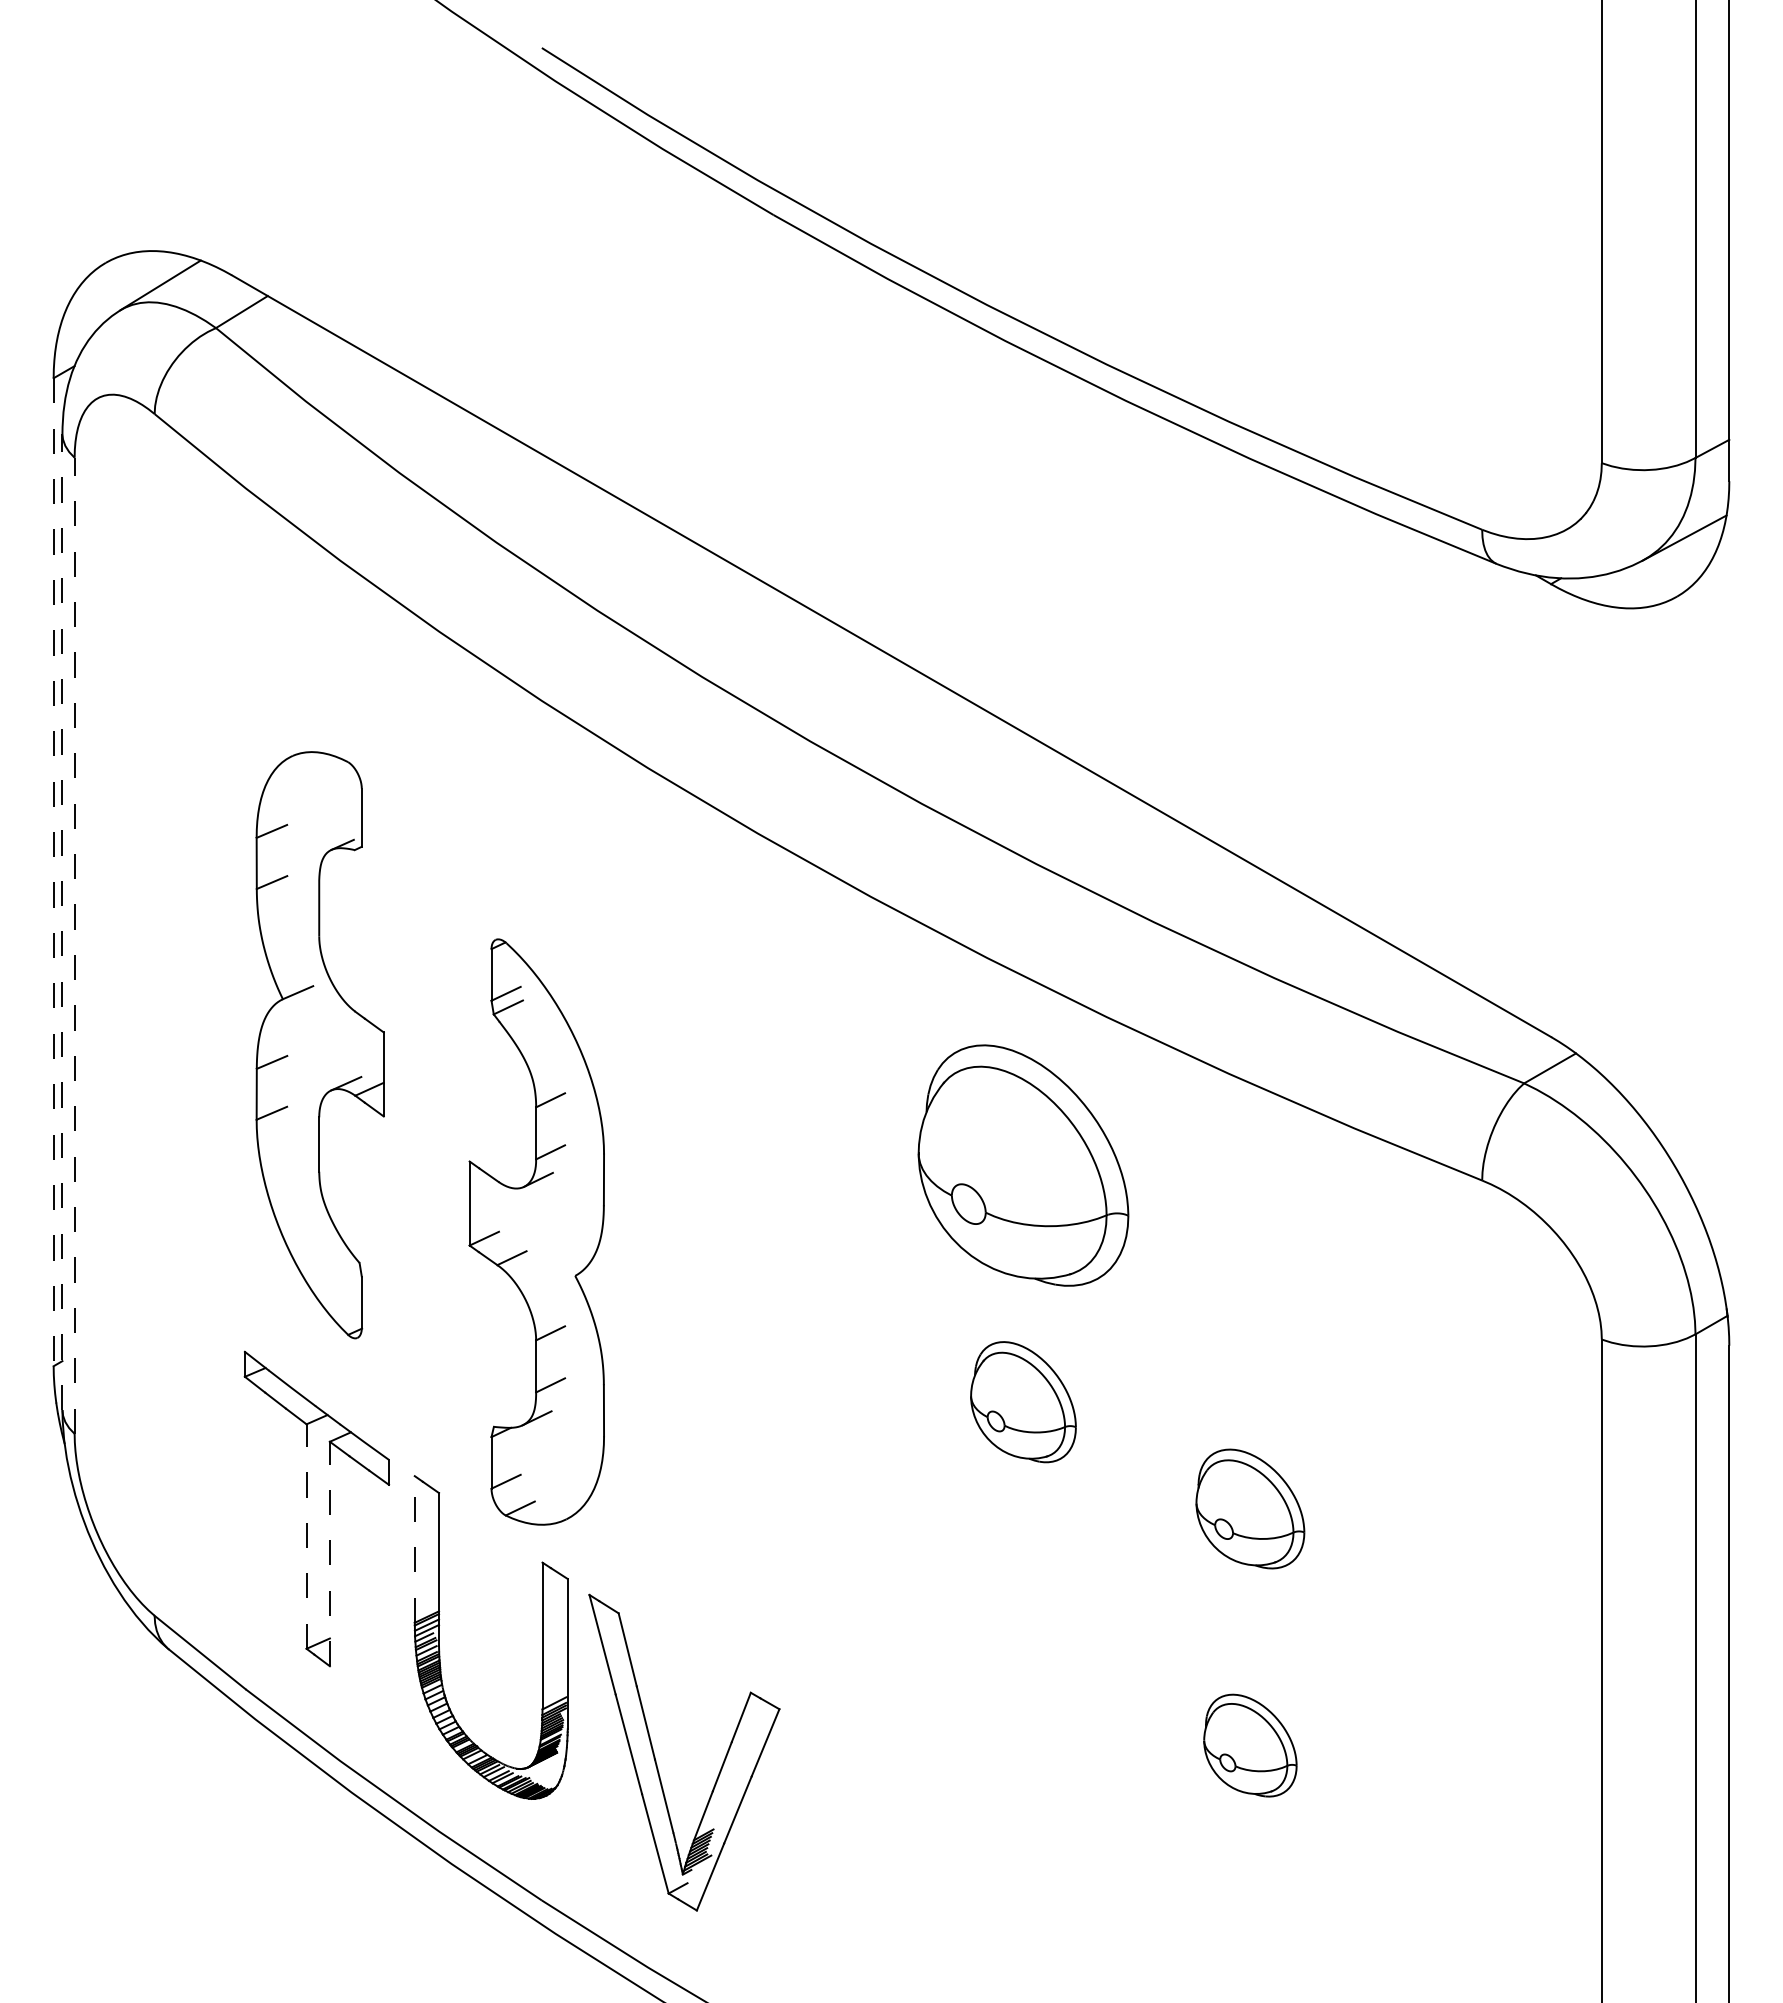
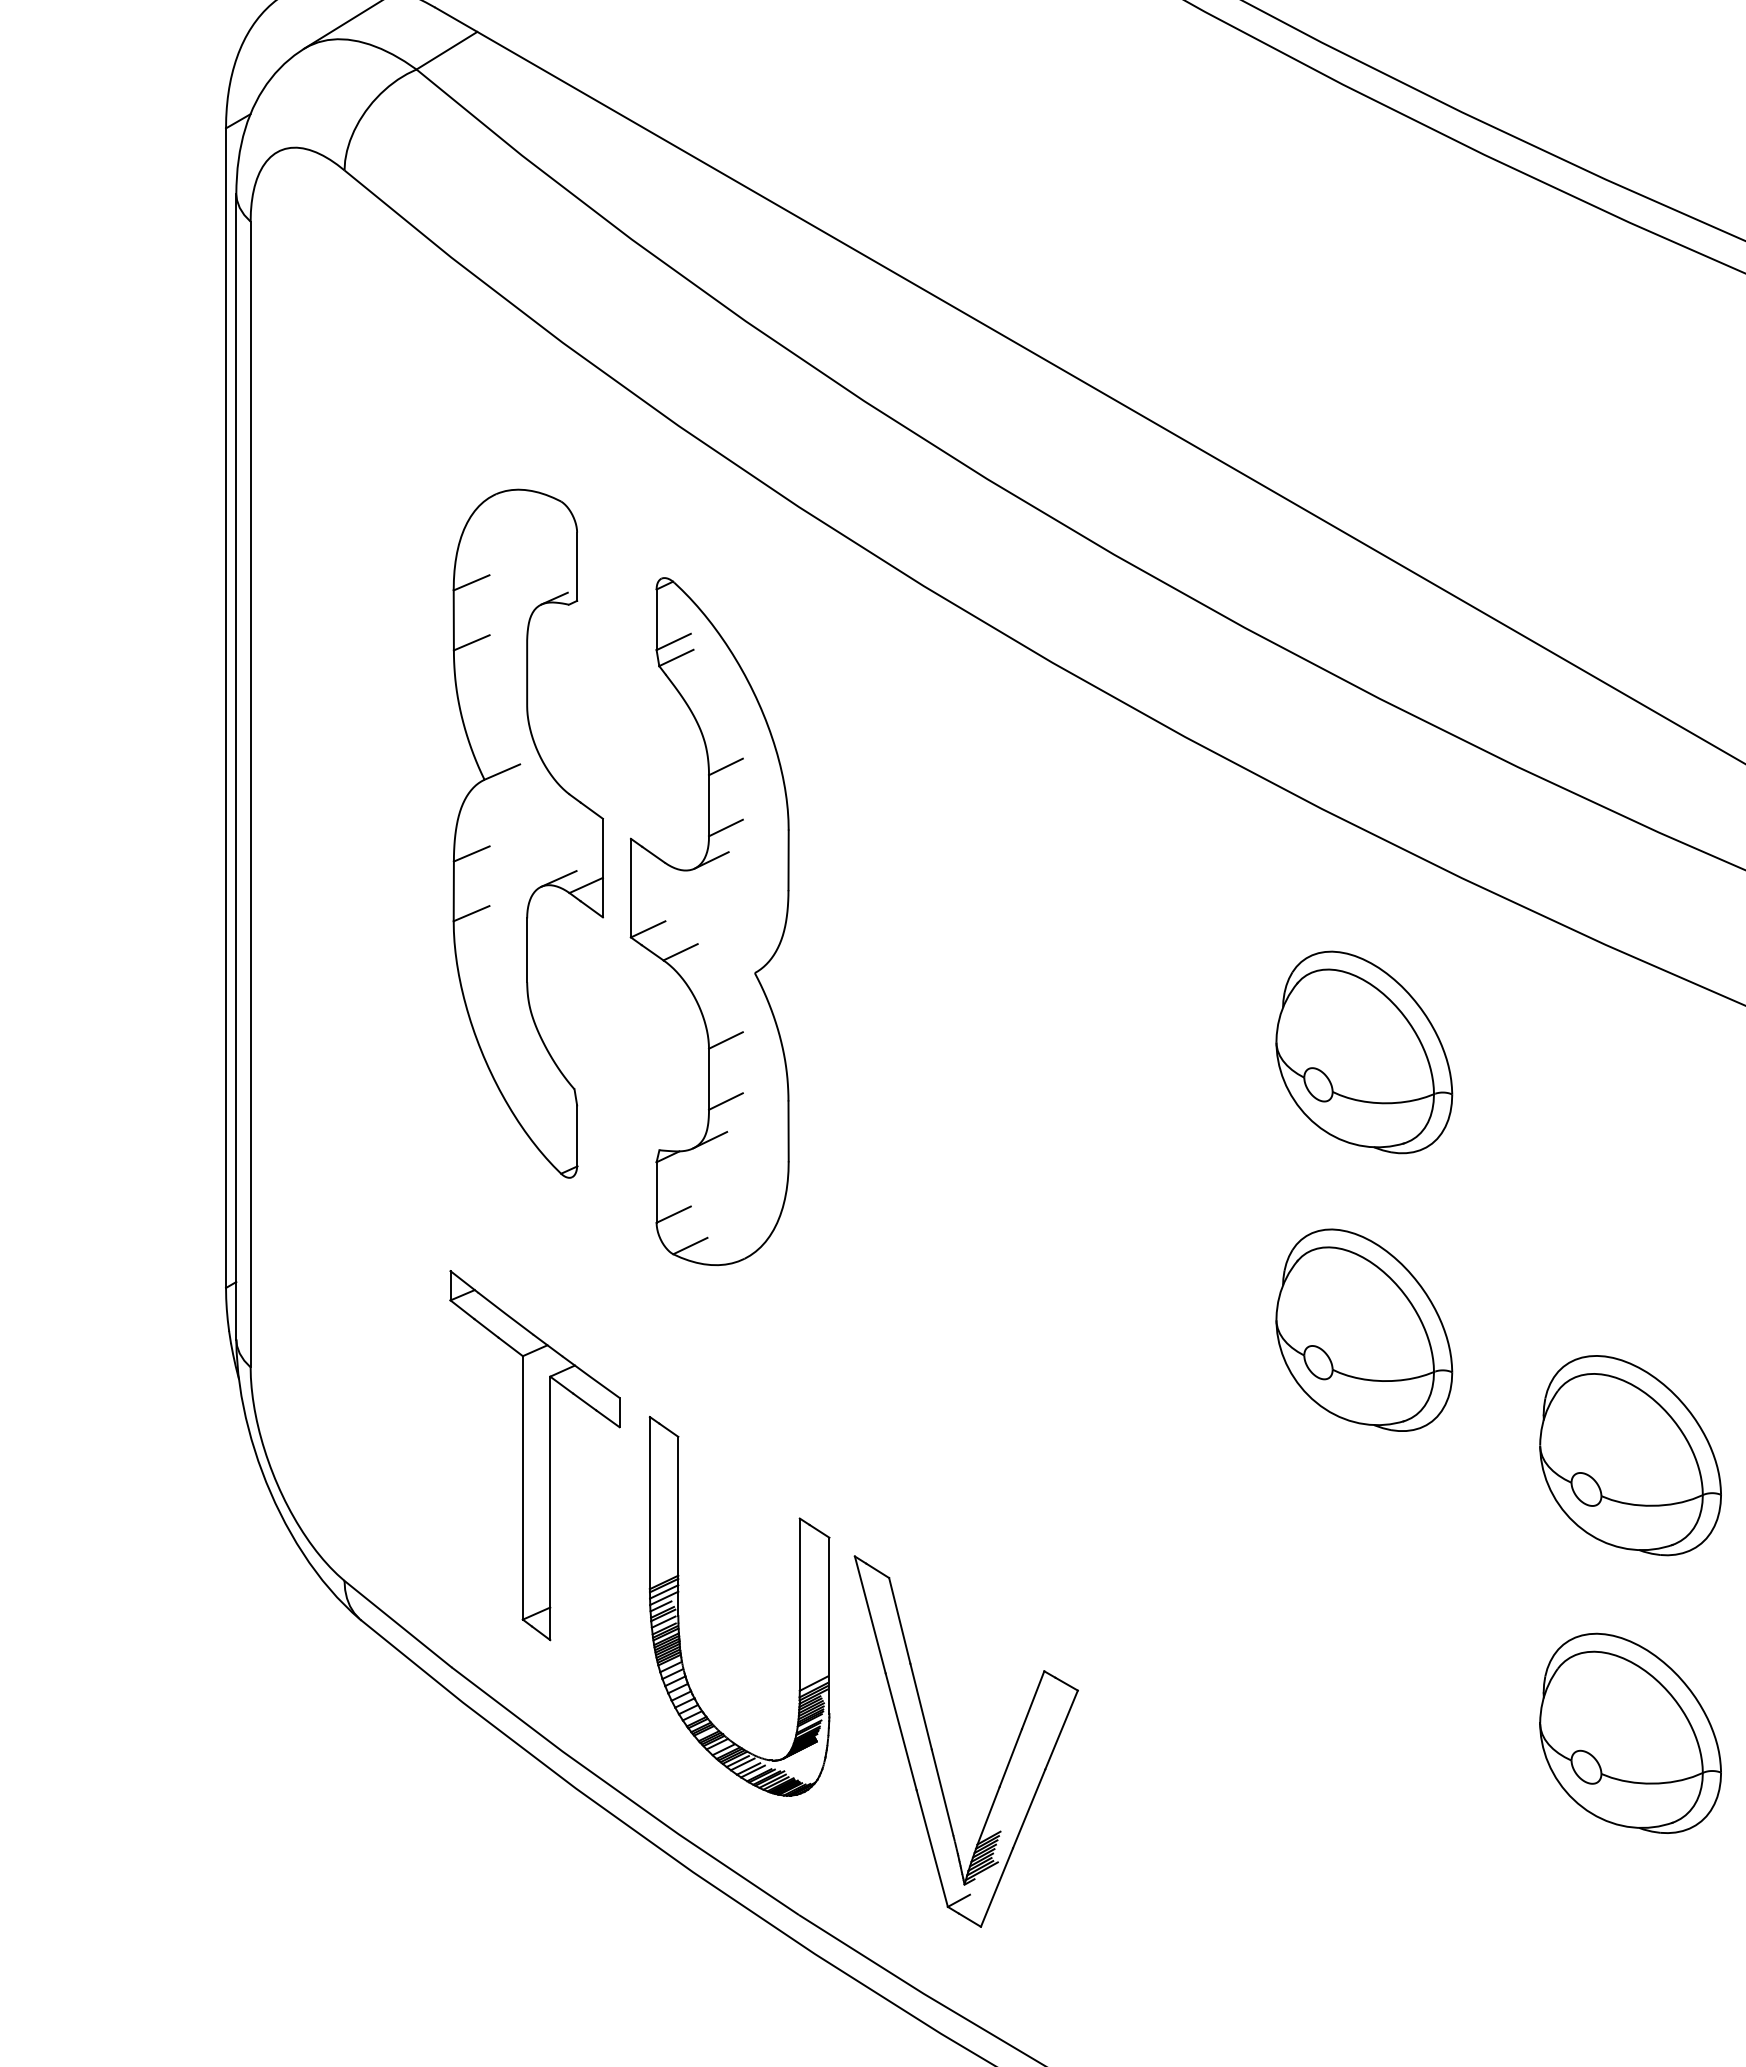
line: (53, 872) -> (225, 708), dashed -> solid
line: (62, 921) -> (236, 766), dashed -> solid
line: (74, 945) -> (250, 794), dashed -> solid
part: (319, 1045) -> (527, 834), moved
part: (1023, 1165) -> (1364, 1052), size x0.71
part: (536, 1231) -> (709, 920), moved
part: (1023, 1401) -> (1364, 1329), size x1.43
part: (1250, 1508) -> (1630, 1454), size x1.43
line: (306, 1536) -> (522, 1487), dashed -> solid
line: (414, 1548) -> (649, 1501), dashed -> solid
line: (329, 1553) -> (549, 1507), dashed -> solid
part: (1250, 1745) -> (1630, 1733), size x1.67

